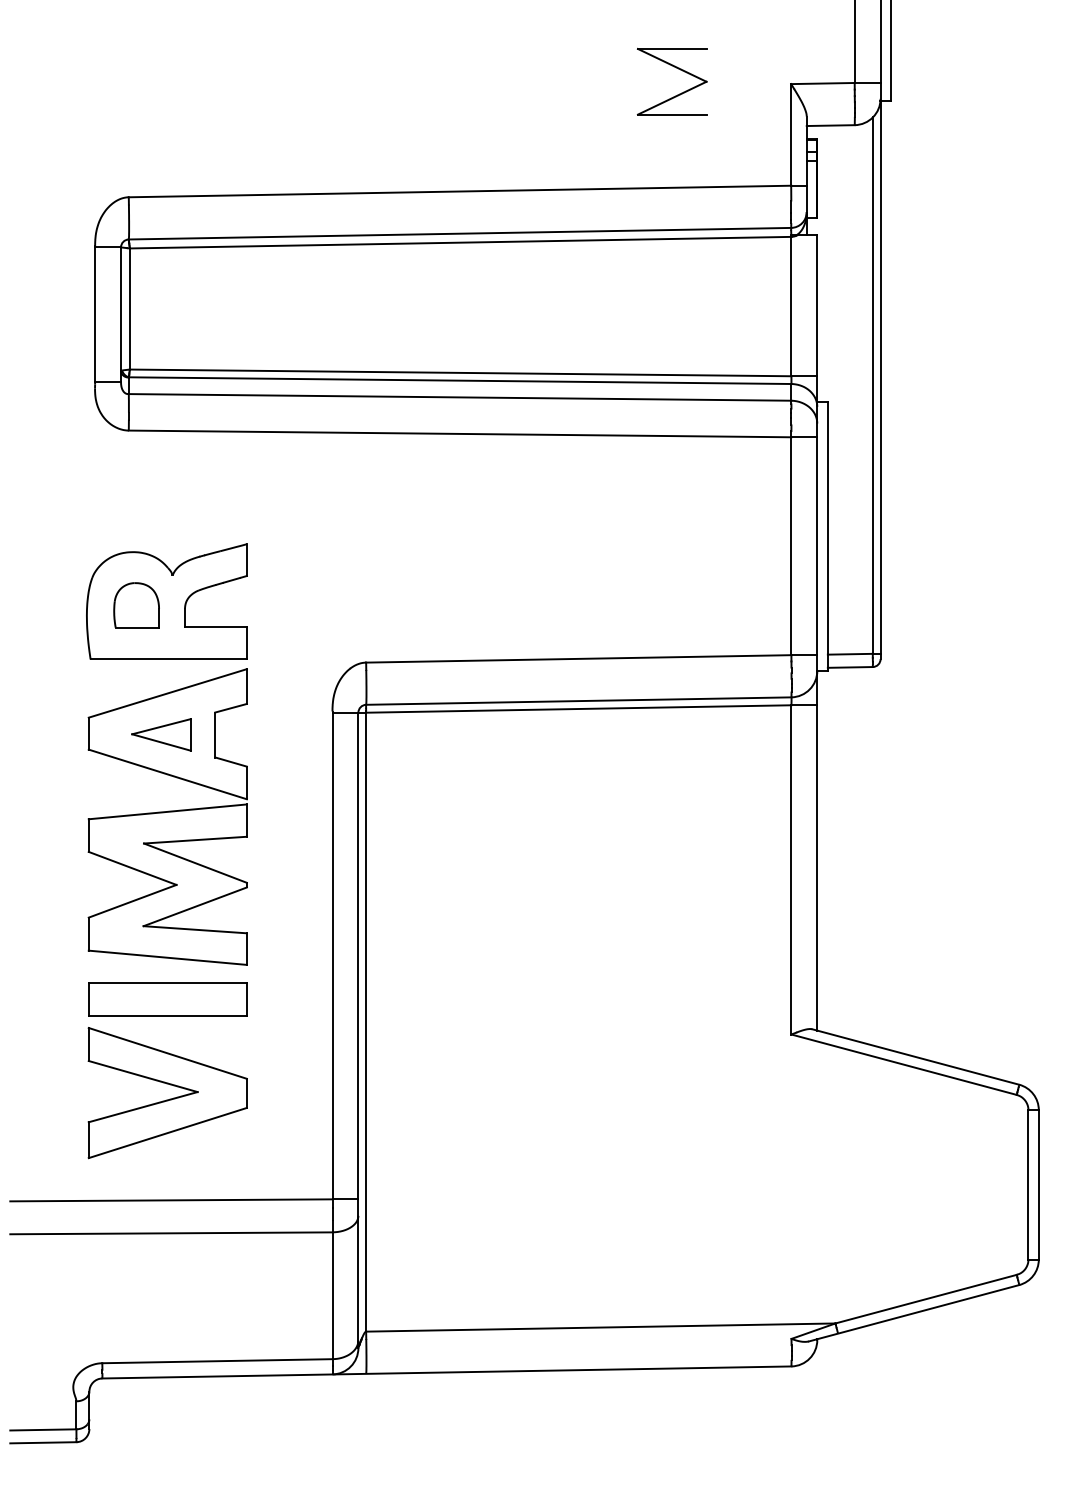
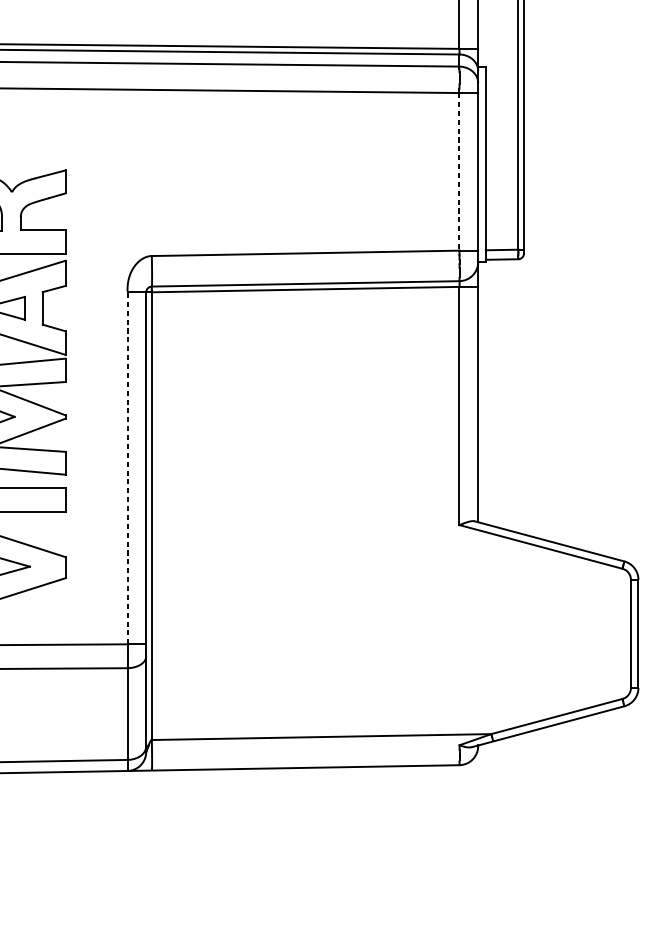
line: (791, 546) -> (459, 172), solid -> dashed
line: (332, 955) -> (127, 467), solid -> dashed

